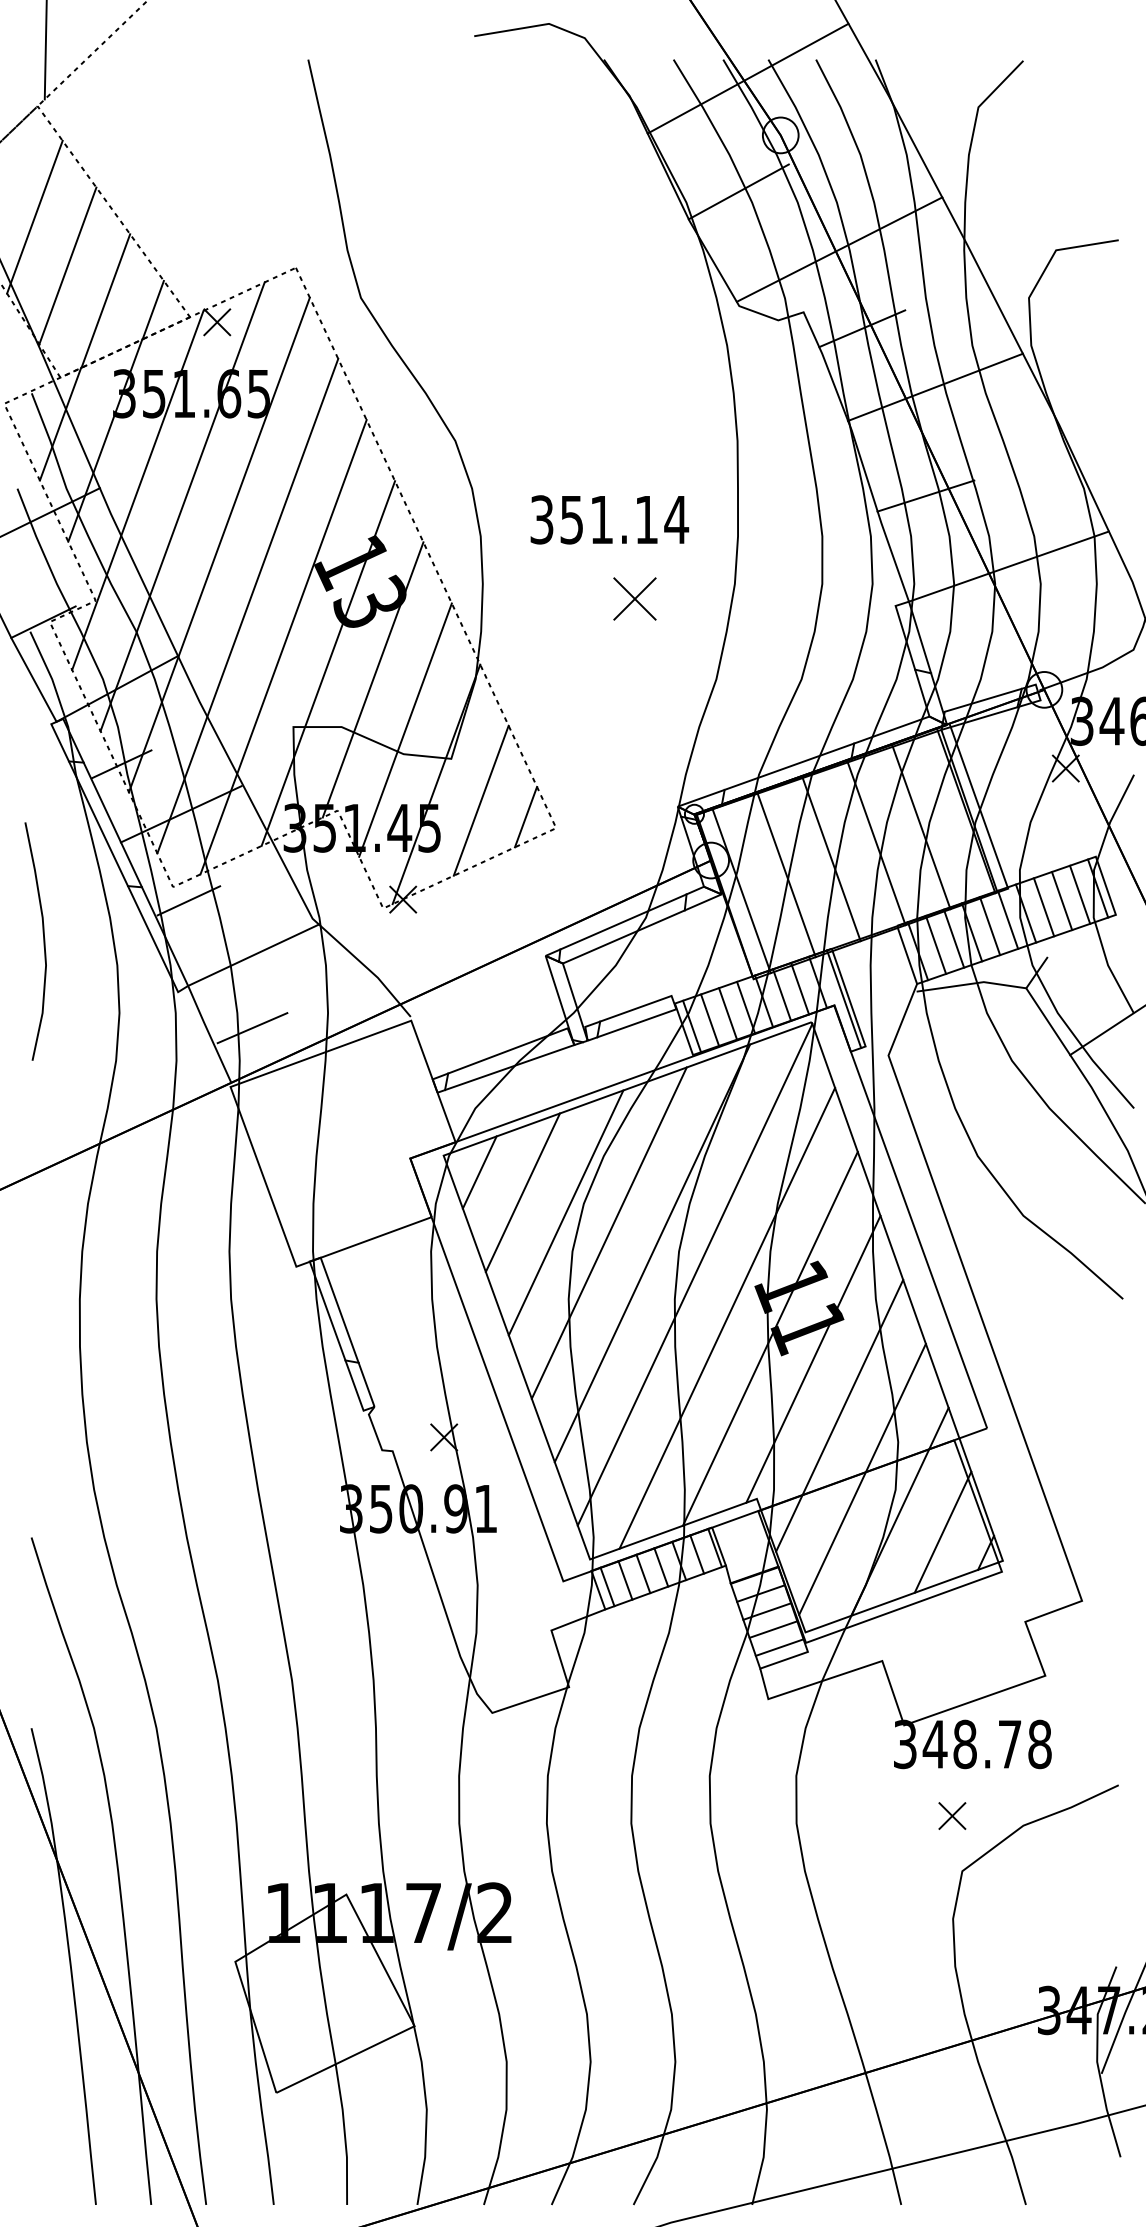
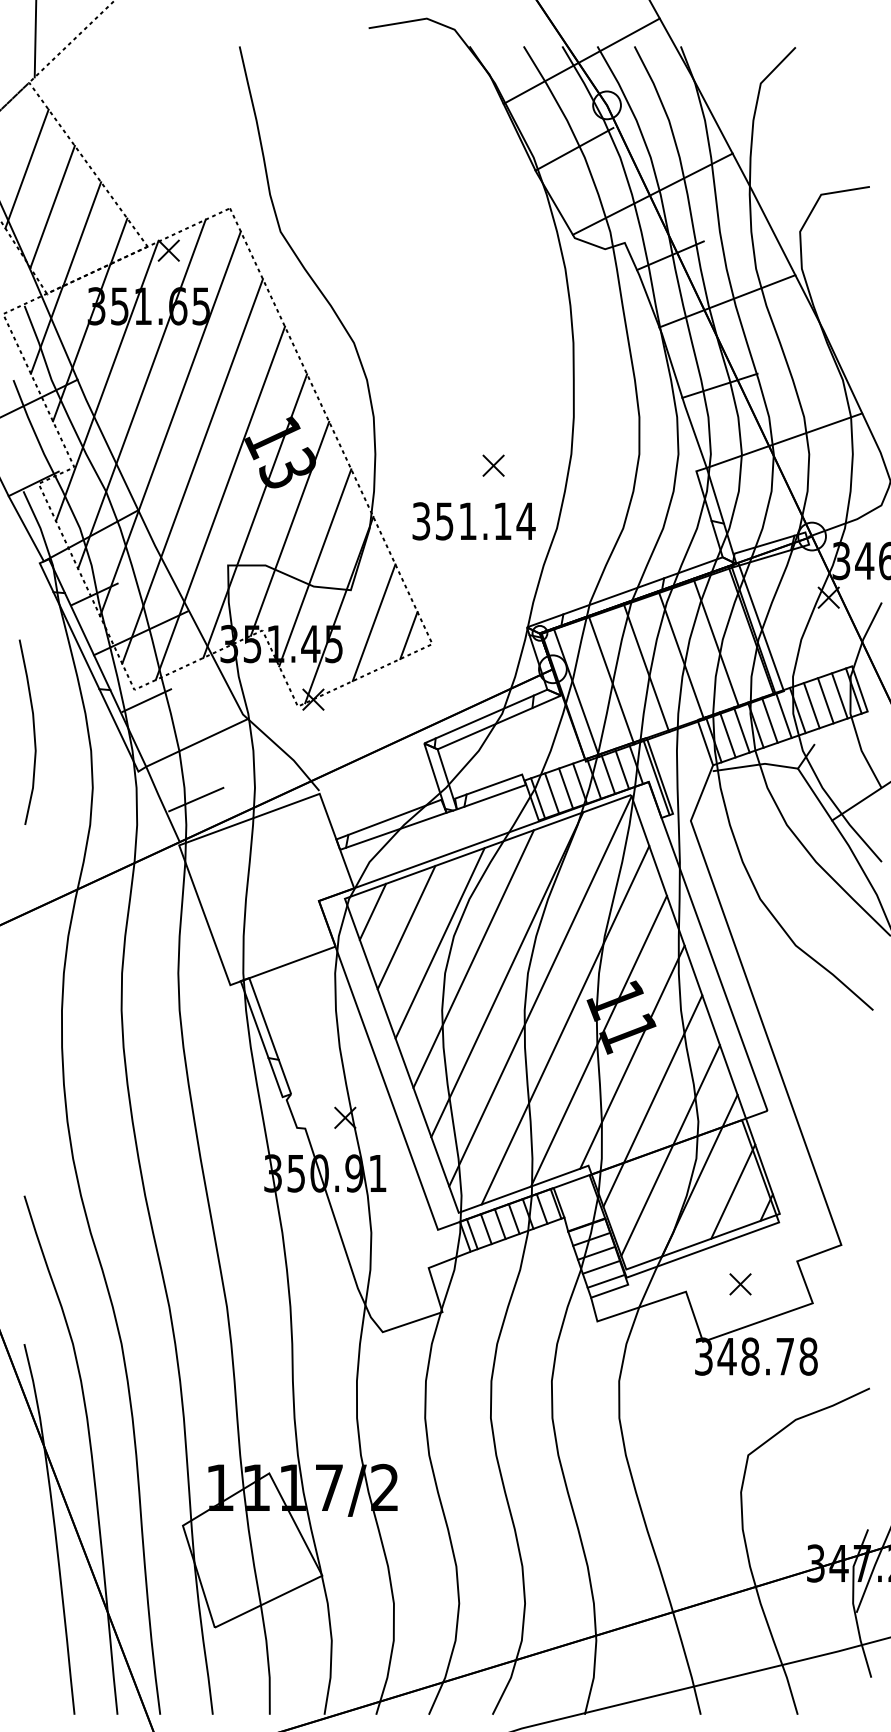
text: (609, 520) -> (473, 521), moved
part: (634, 598) -> (493, 465), size x0.62
part: (952, 1816) -> (740, 1284), moved

